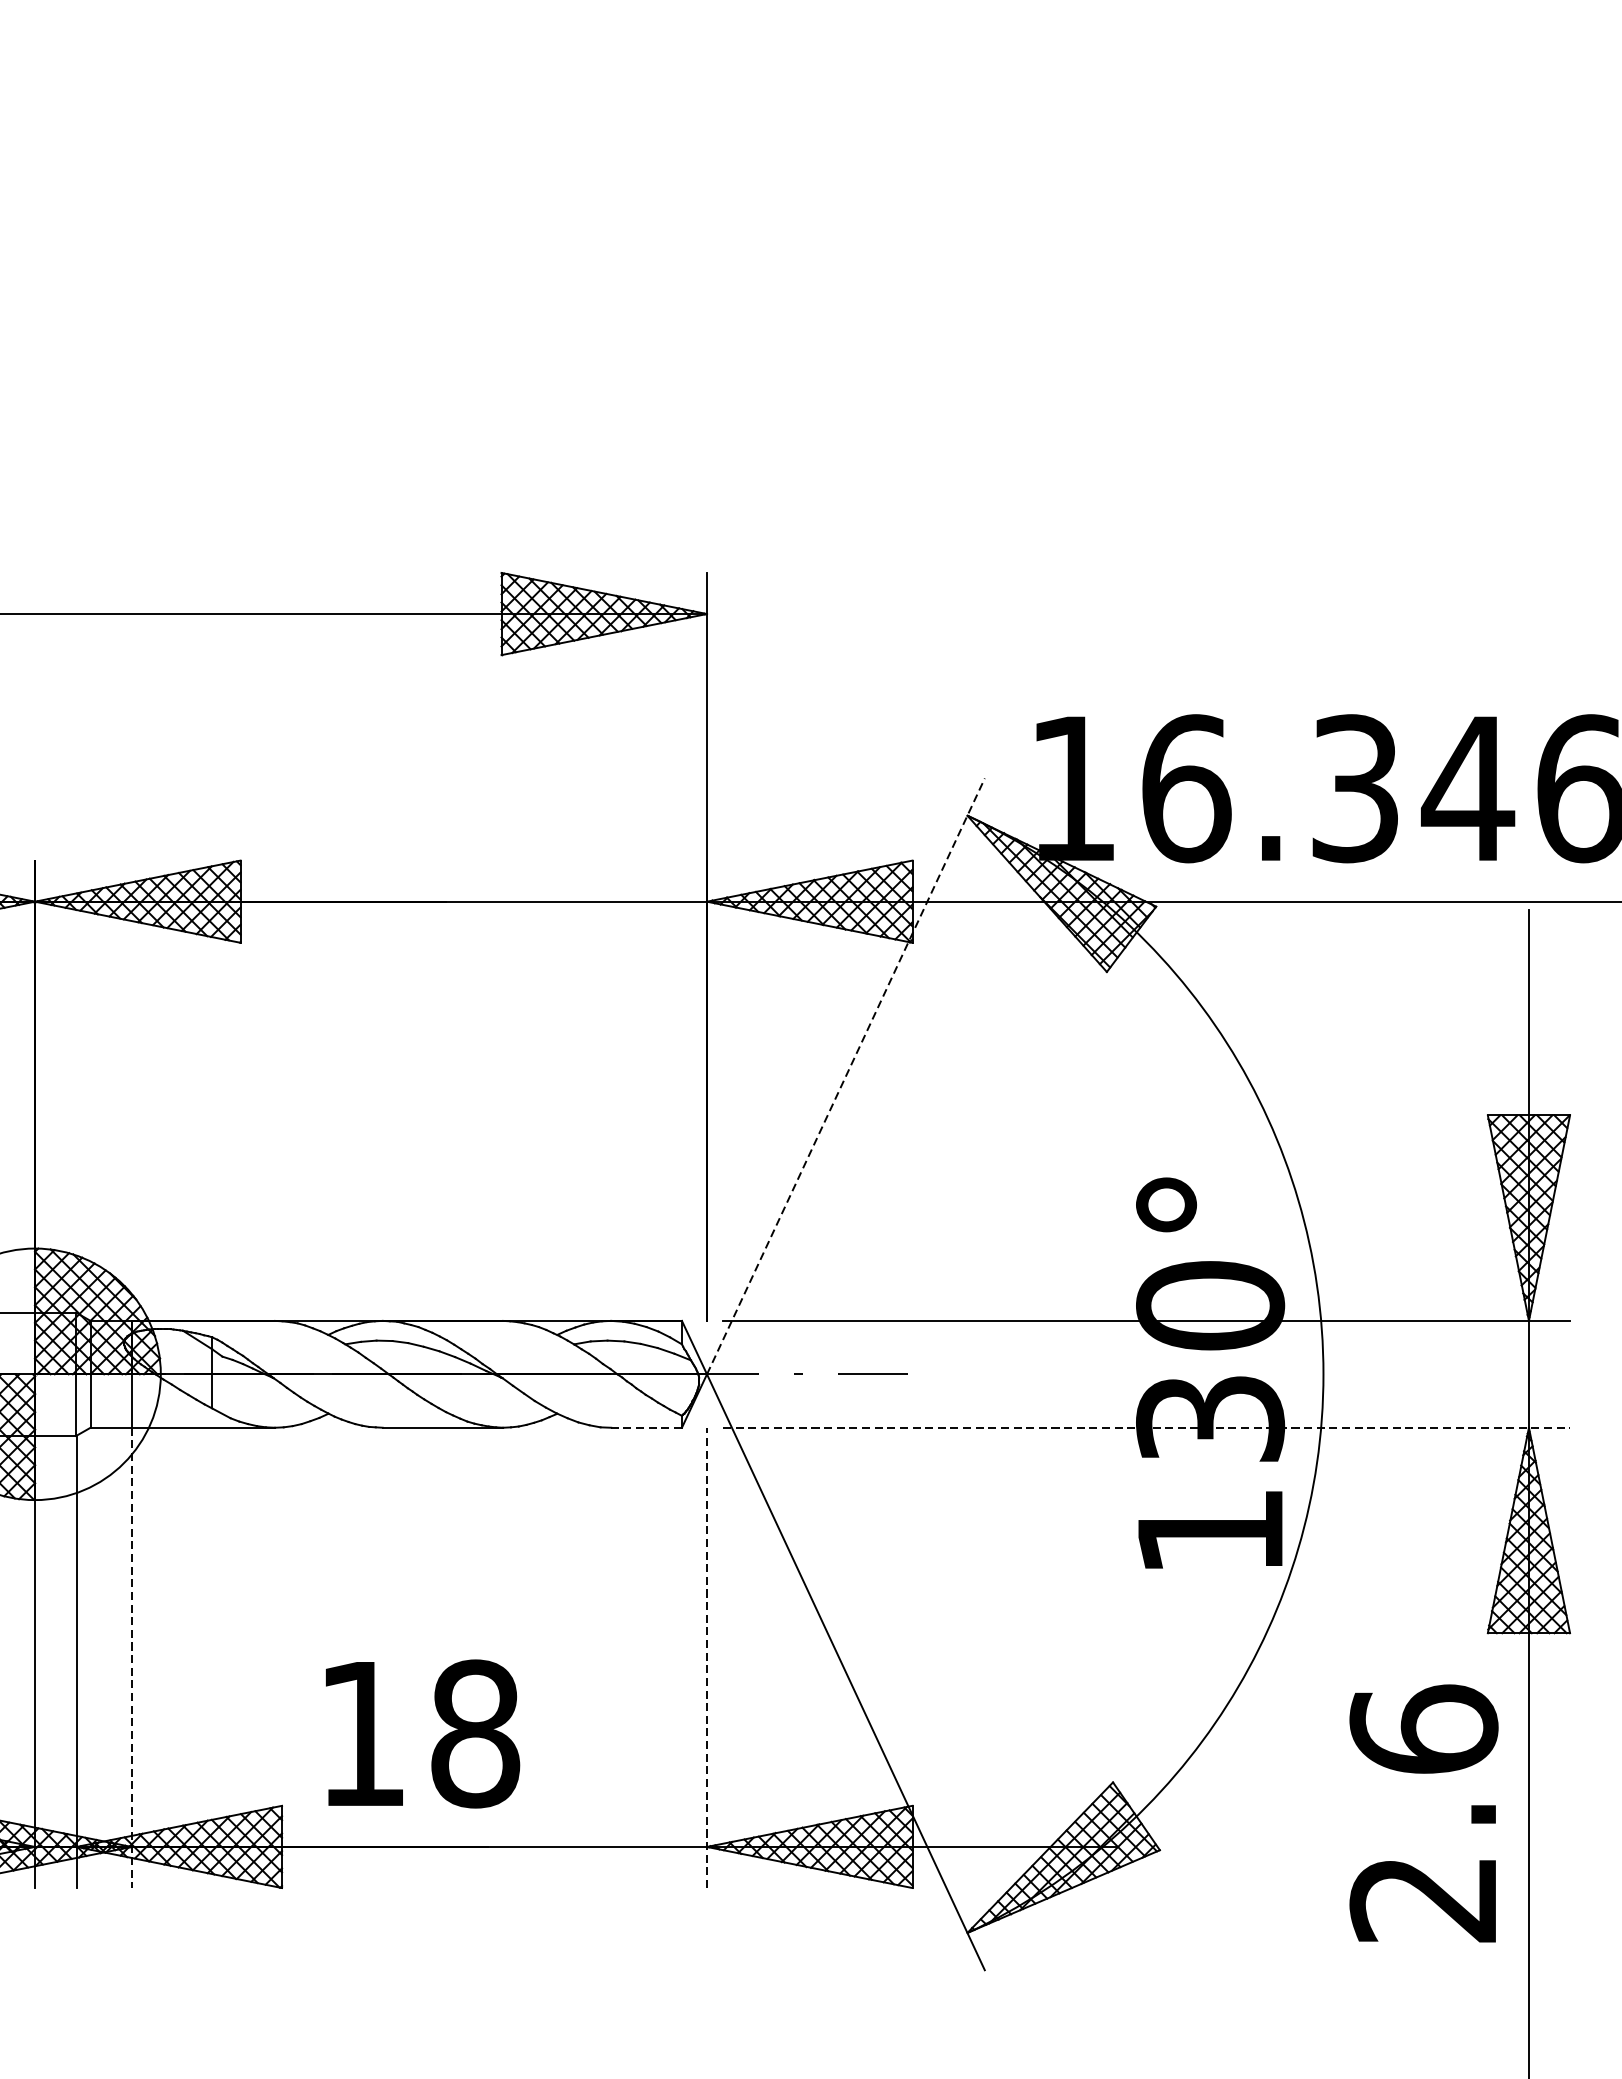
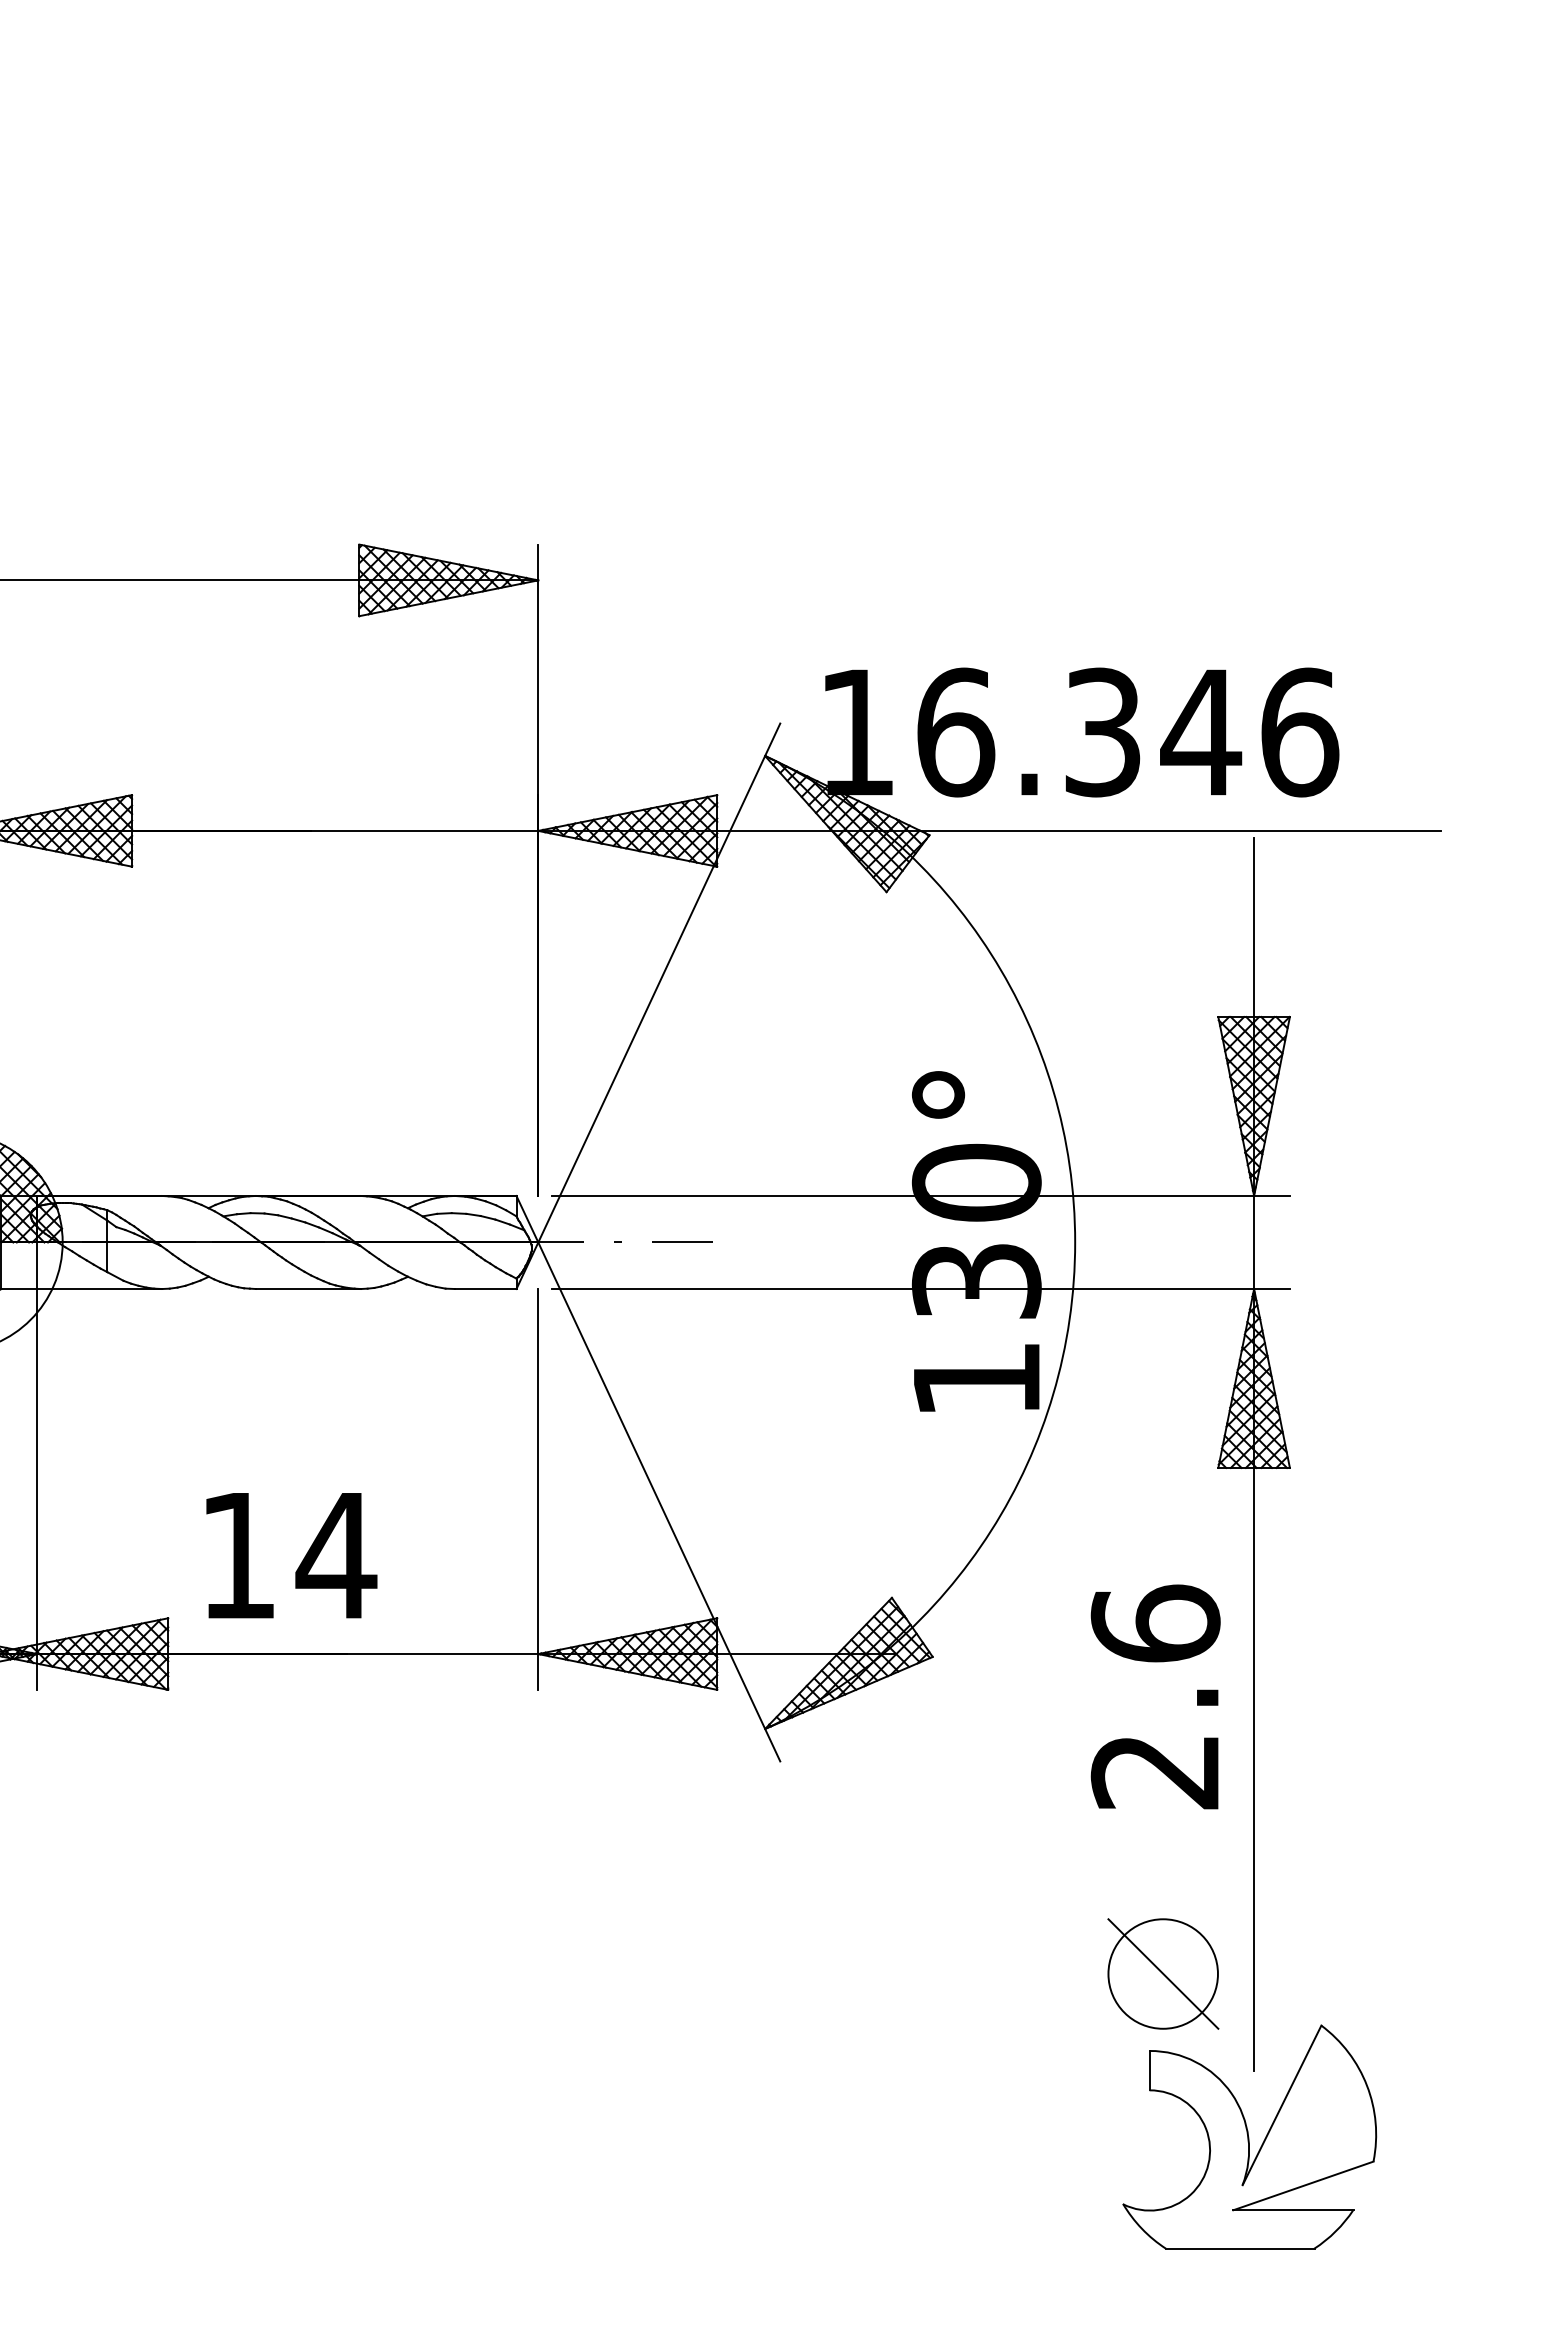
line: (846, 1075) -> (659, 982), dashed -> solid
line: (646, 1428) -> (485, 1289), dashed -> solid
line: (1147, 1428) -> (921, 1289), dashed -> solid
line: (707, 1656) -> (538, 1488), dashed -> solid
line: (131, 1657) -> (37, 1489), dashed -> solid
text: (475, 1733) -> (336, 1555), 18 -> 14
text: (1423, 1812) -> (1155, 1696), moved

